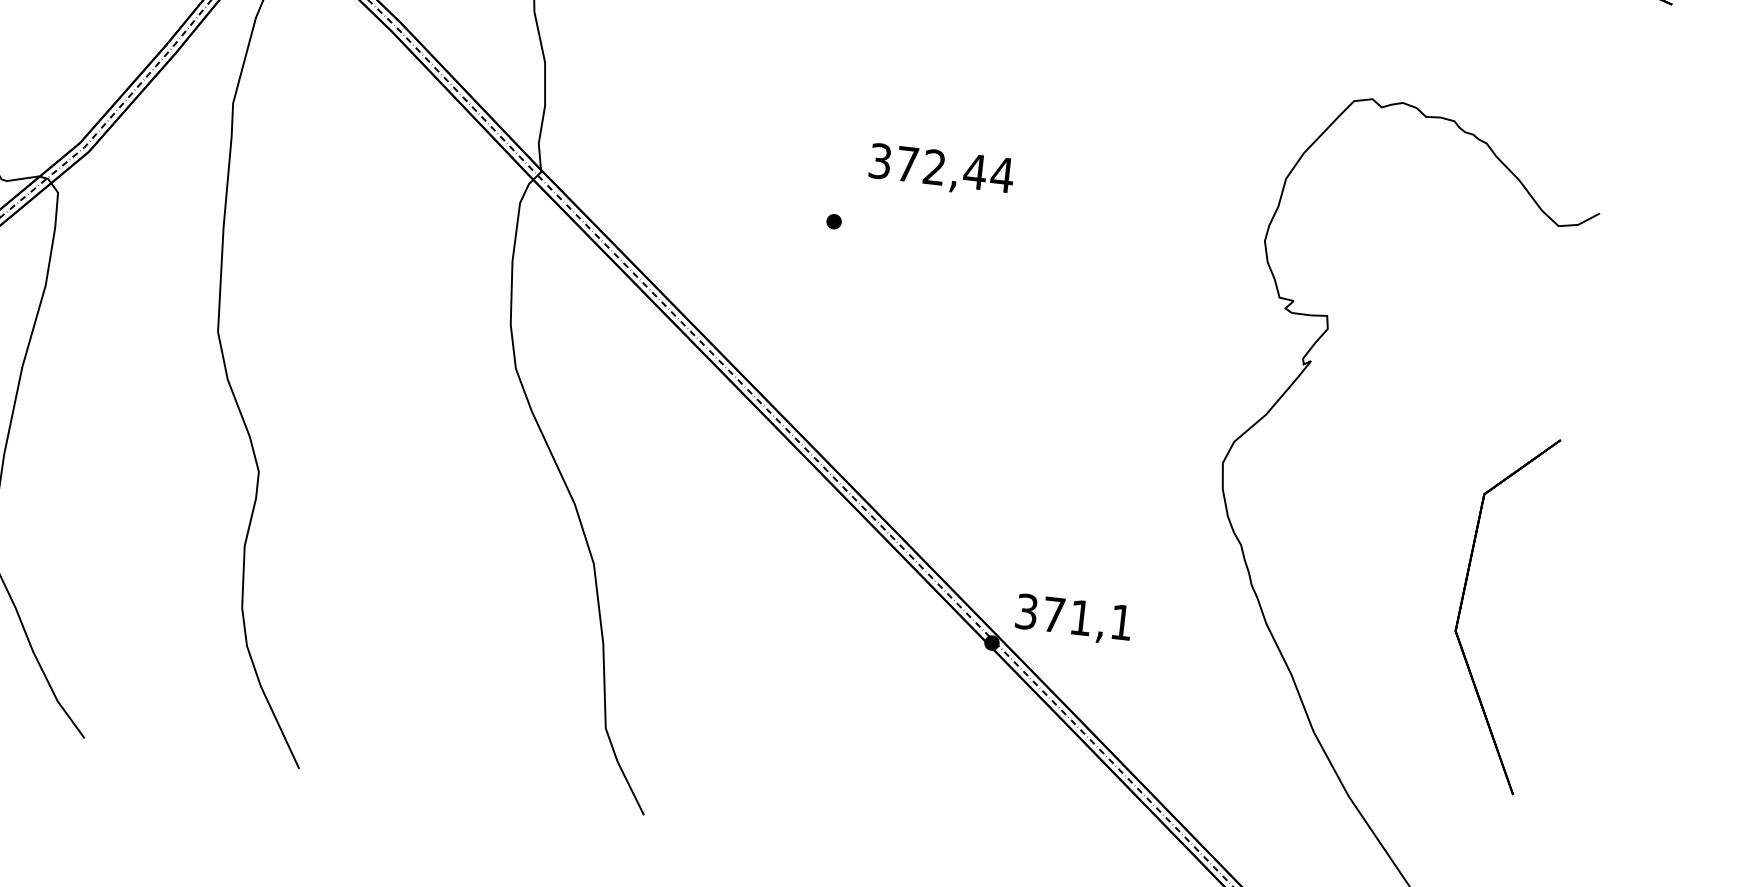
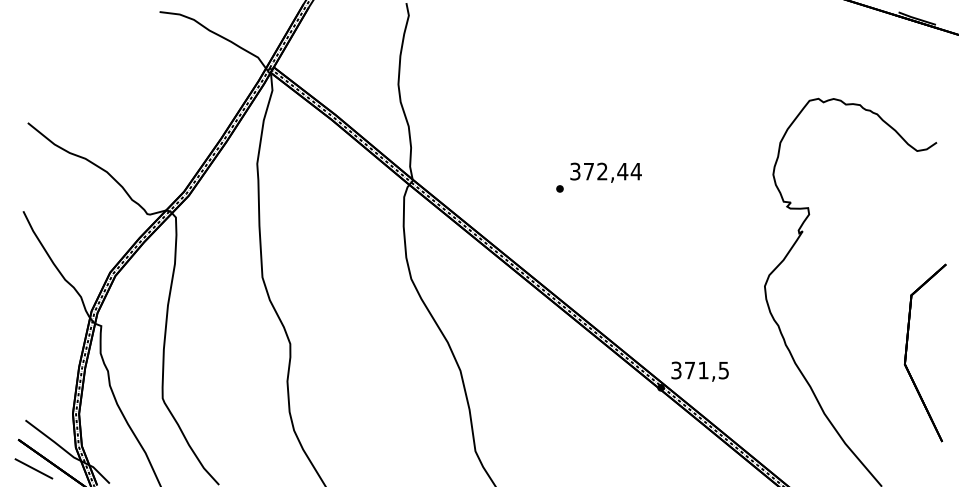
text: (940, 169) -> (605, 172), moved
part: (1463, 605) -> (907, 351), moved
text: (1121, 622) -> (723, 370), 371,1 -> 371,5

